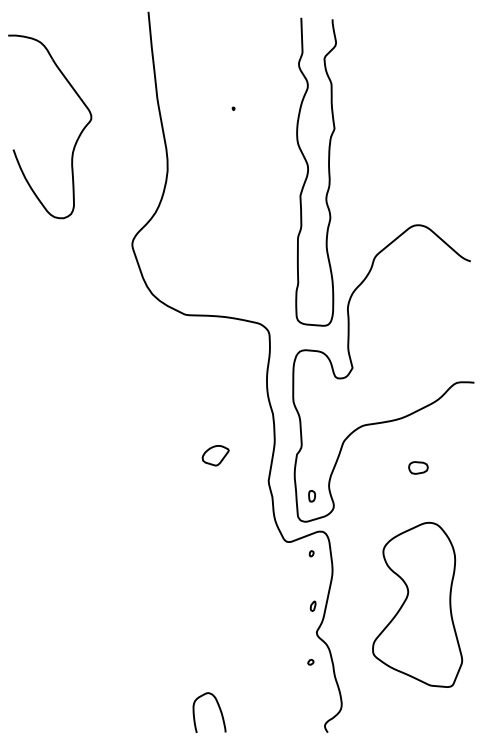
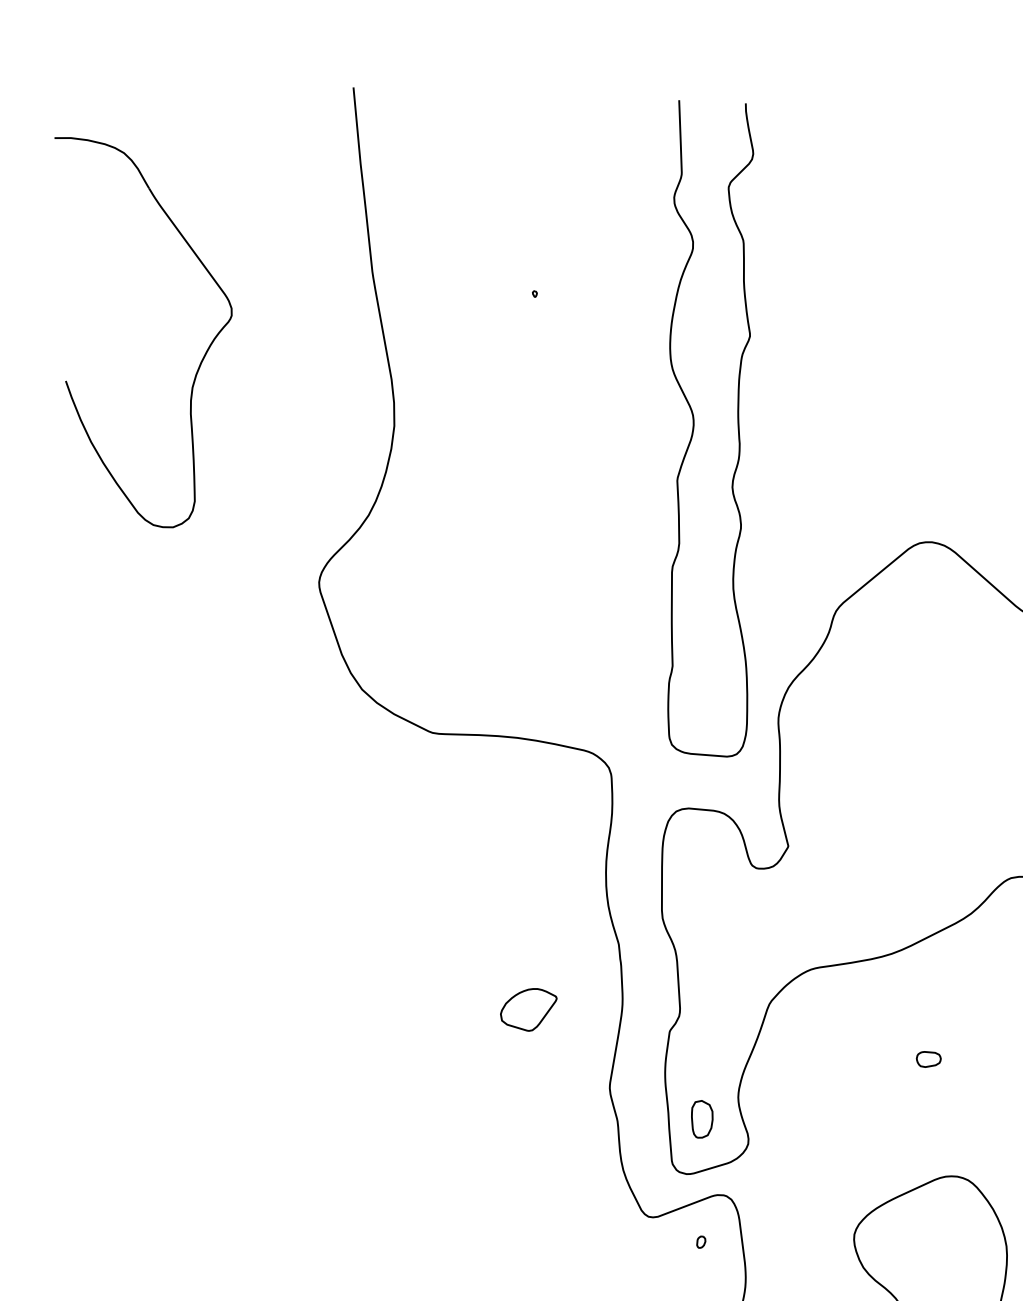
part: (215, 455) -> (528, 1009), moved
part: (418, 467) -> (928, 1058), size x0.6
part: (311, 496) -> (700, 1120), size x1.6

